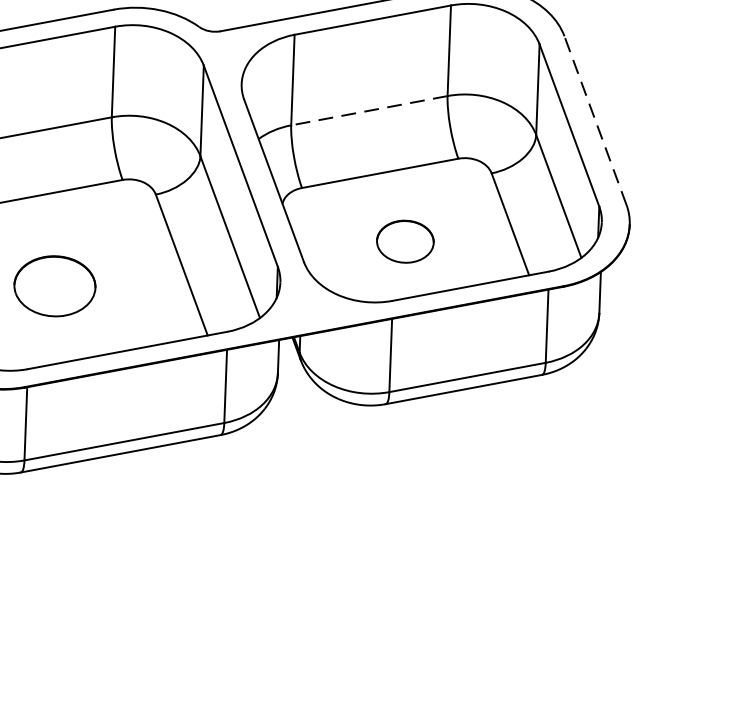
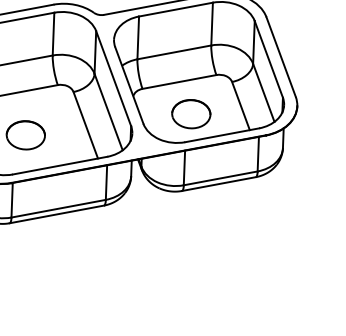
line: (369, 110) -> (174, 52), dashed -> solid
line: (594, 119) -> (280, 56), dashed -> solid
part: (405, 242) -> (191, 114), size x1.43

